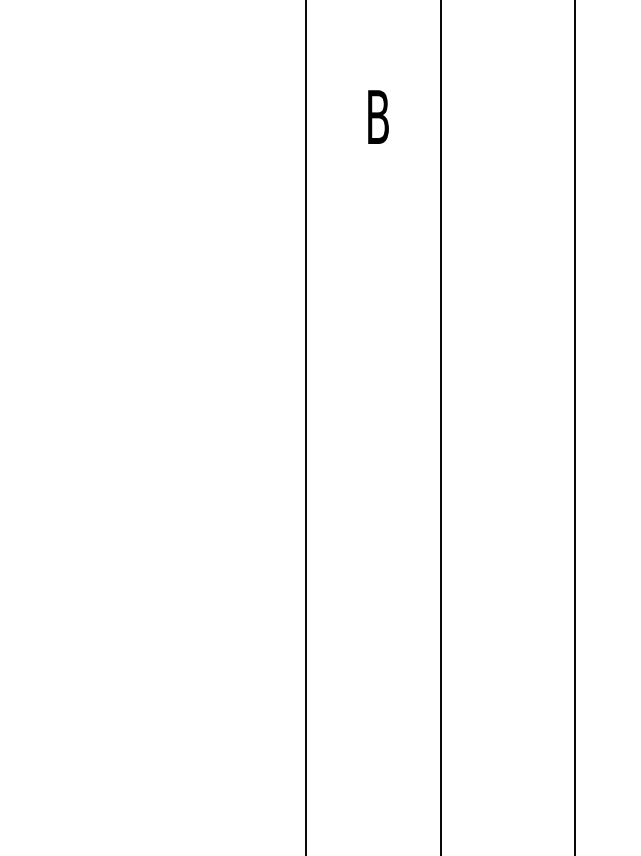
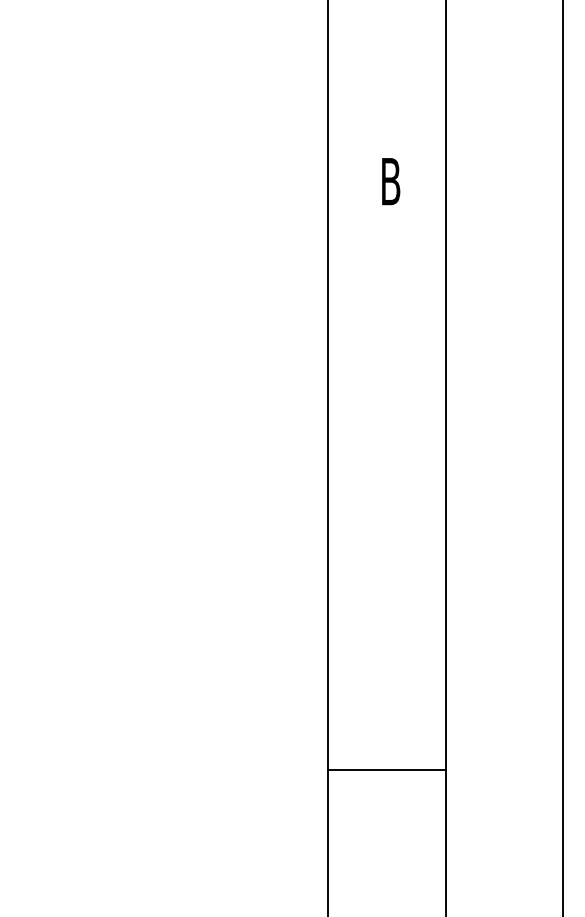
line: (373, 789) -> (386, 770), added

